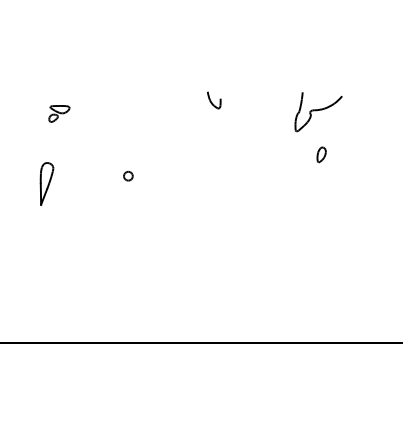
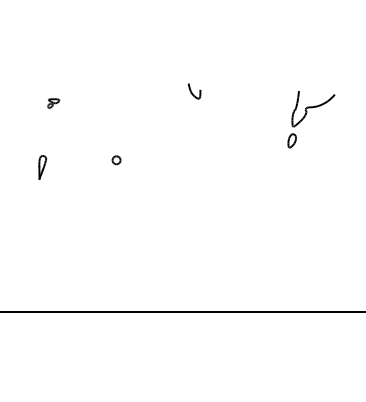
part: (318, 112) -> (313, 109), moved
part: (59, 113) -> (53, 103), size x0.6
part: (46, 184) -> (42, 167), size x0.6

